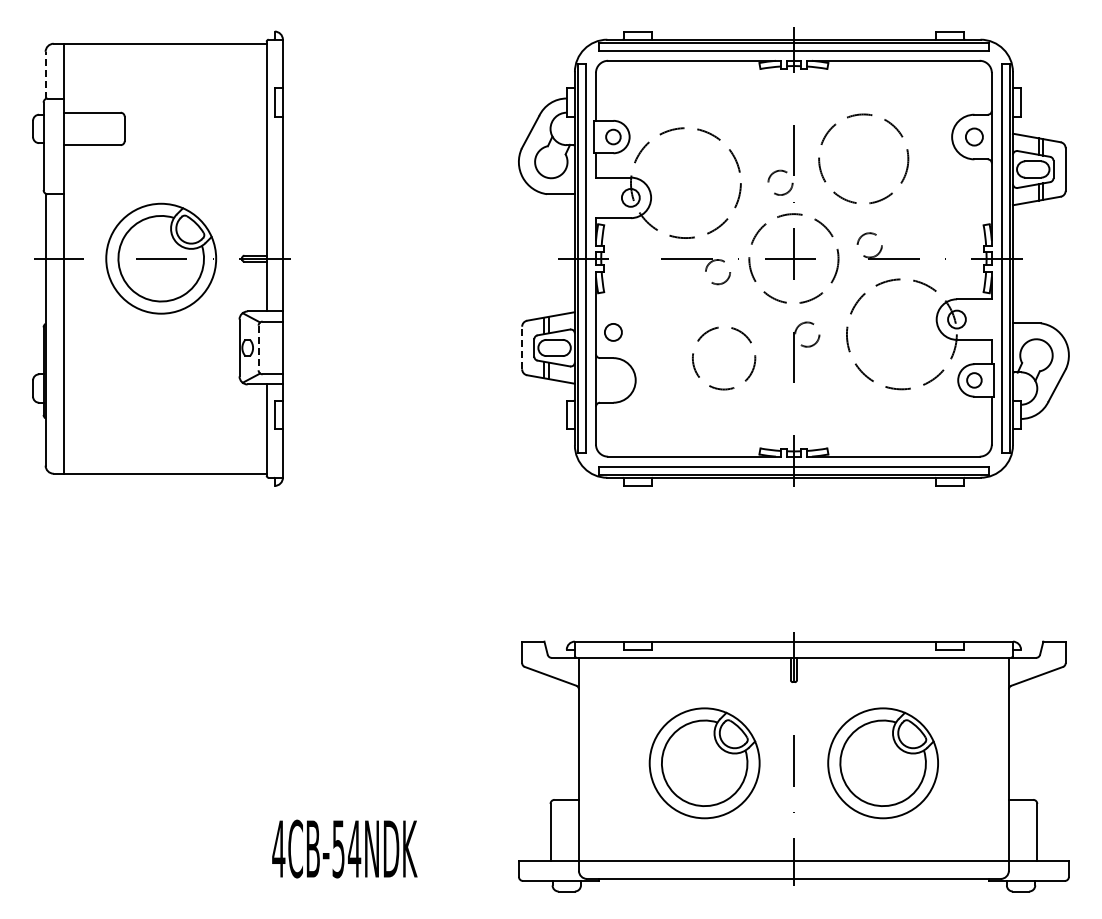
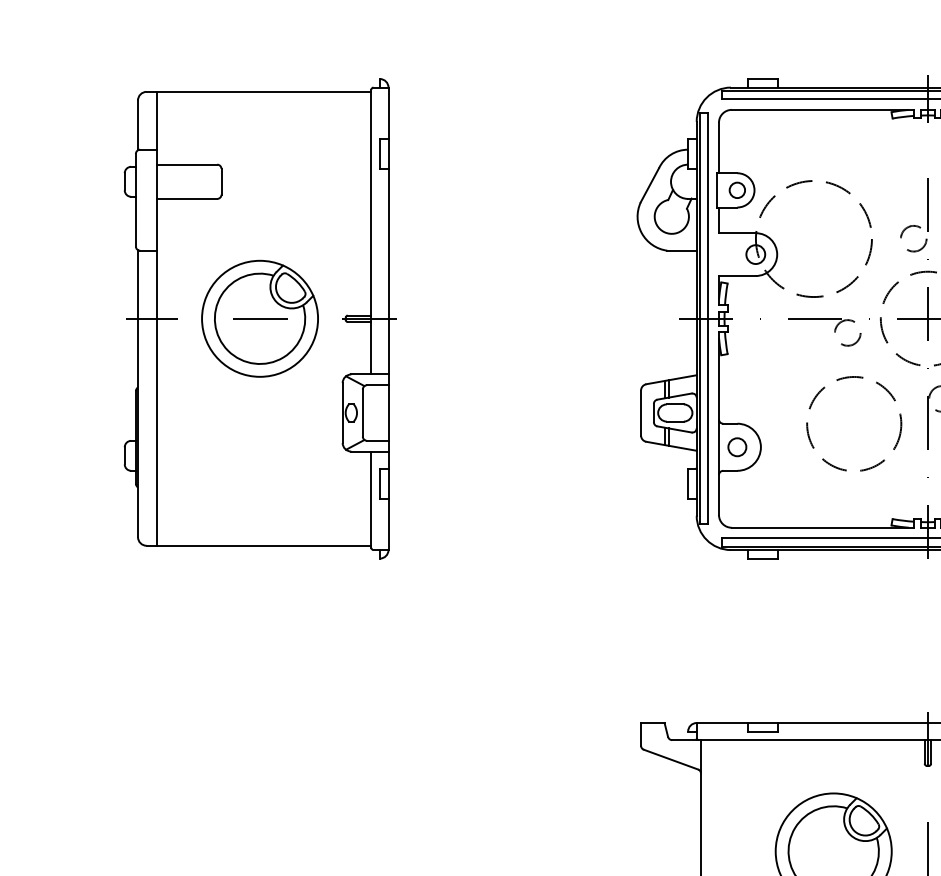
line: (45, 75) -> (137, 125), dashed -> solid
circle: (613, 332) -> (737, 447), moved
line: (522, 347) -> (641, 412), dashed -> solid
line: (258, 348) -> (362, 413), dashed -> solid
circle: (723, 357) -> (853, 423), size x1.43

